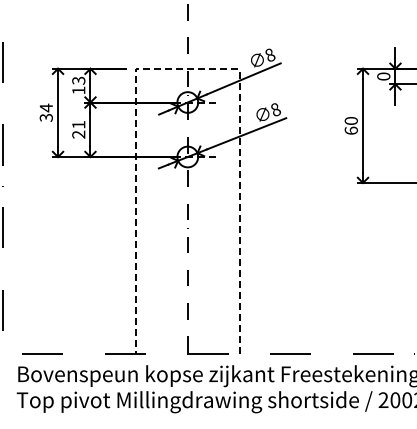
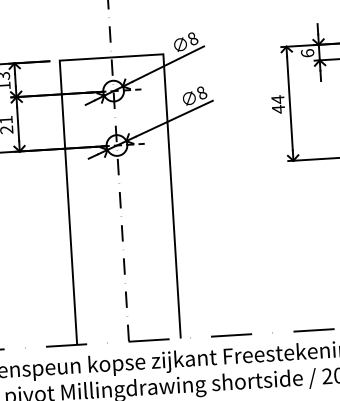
line: (187, 68) -> (111, 57), dashed -> solid
text: (383, 76) -> (307, 53), 0 -> 6
text: (350, 125) -> (277, 104), 60 -> 44

